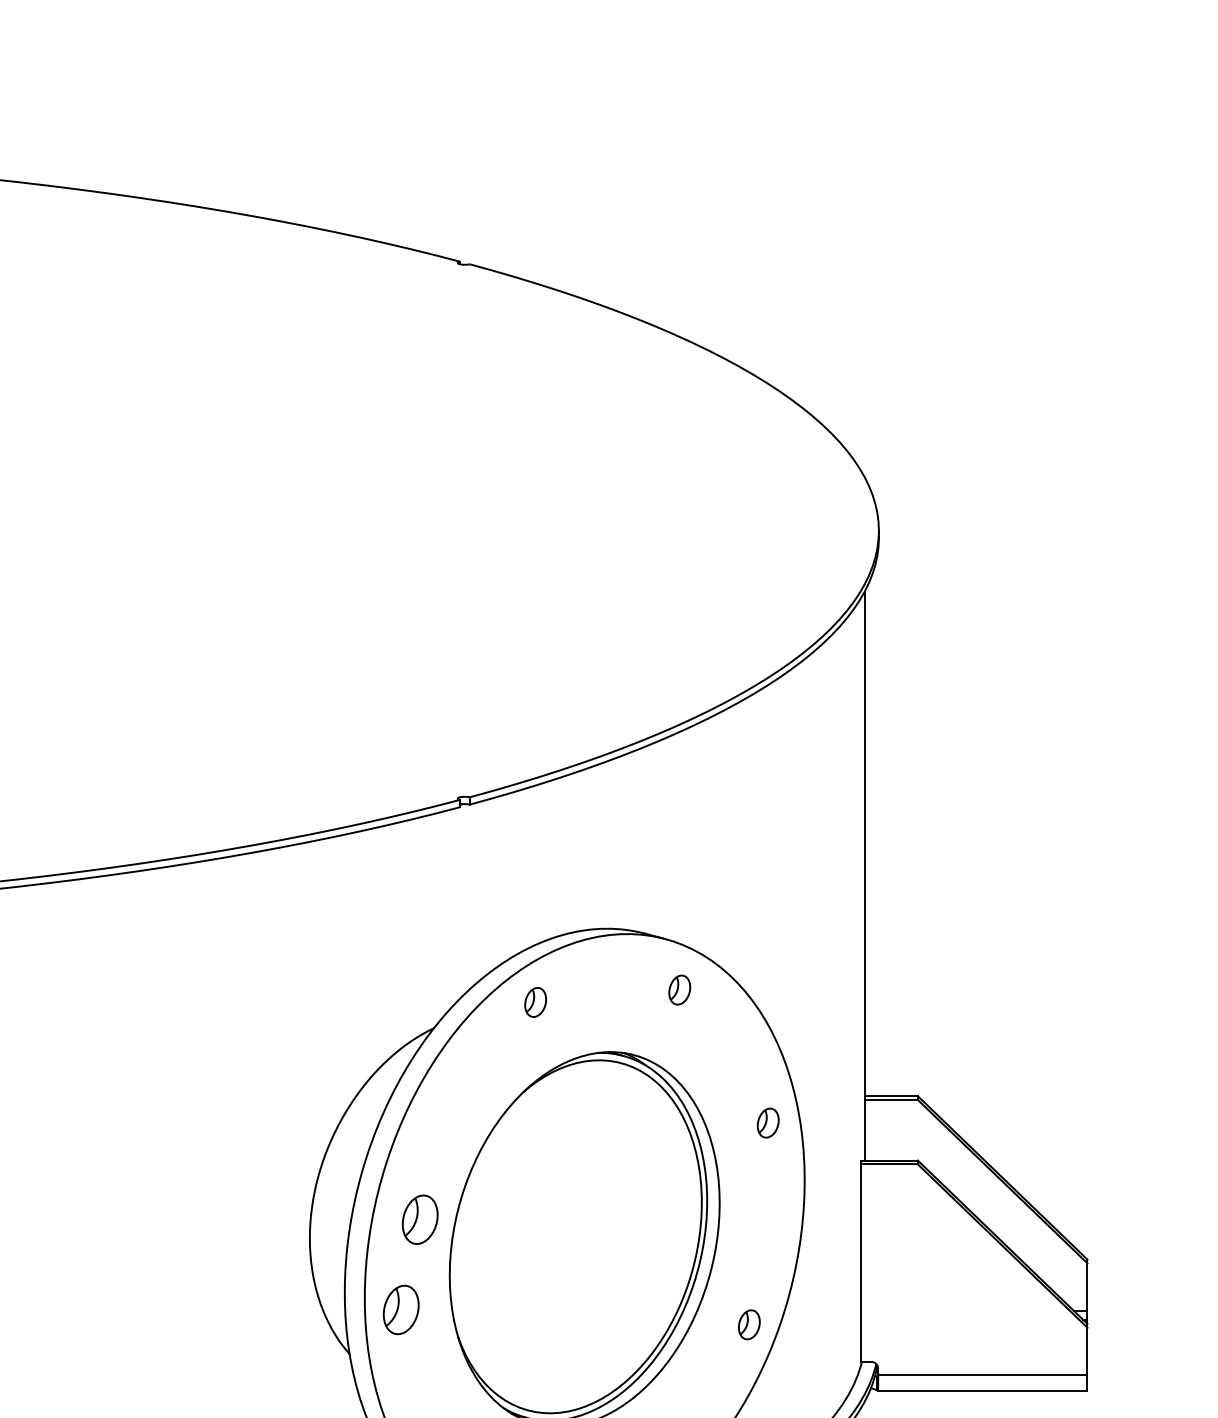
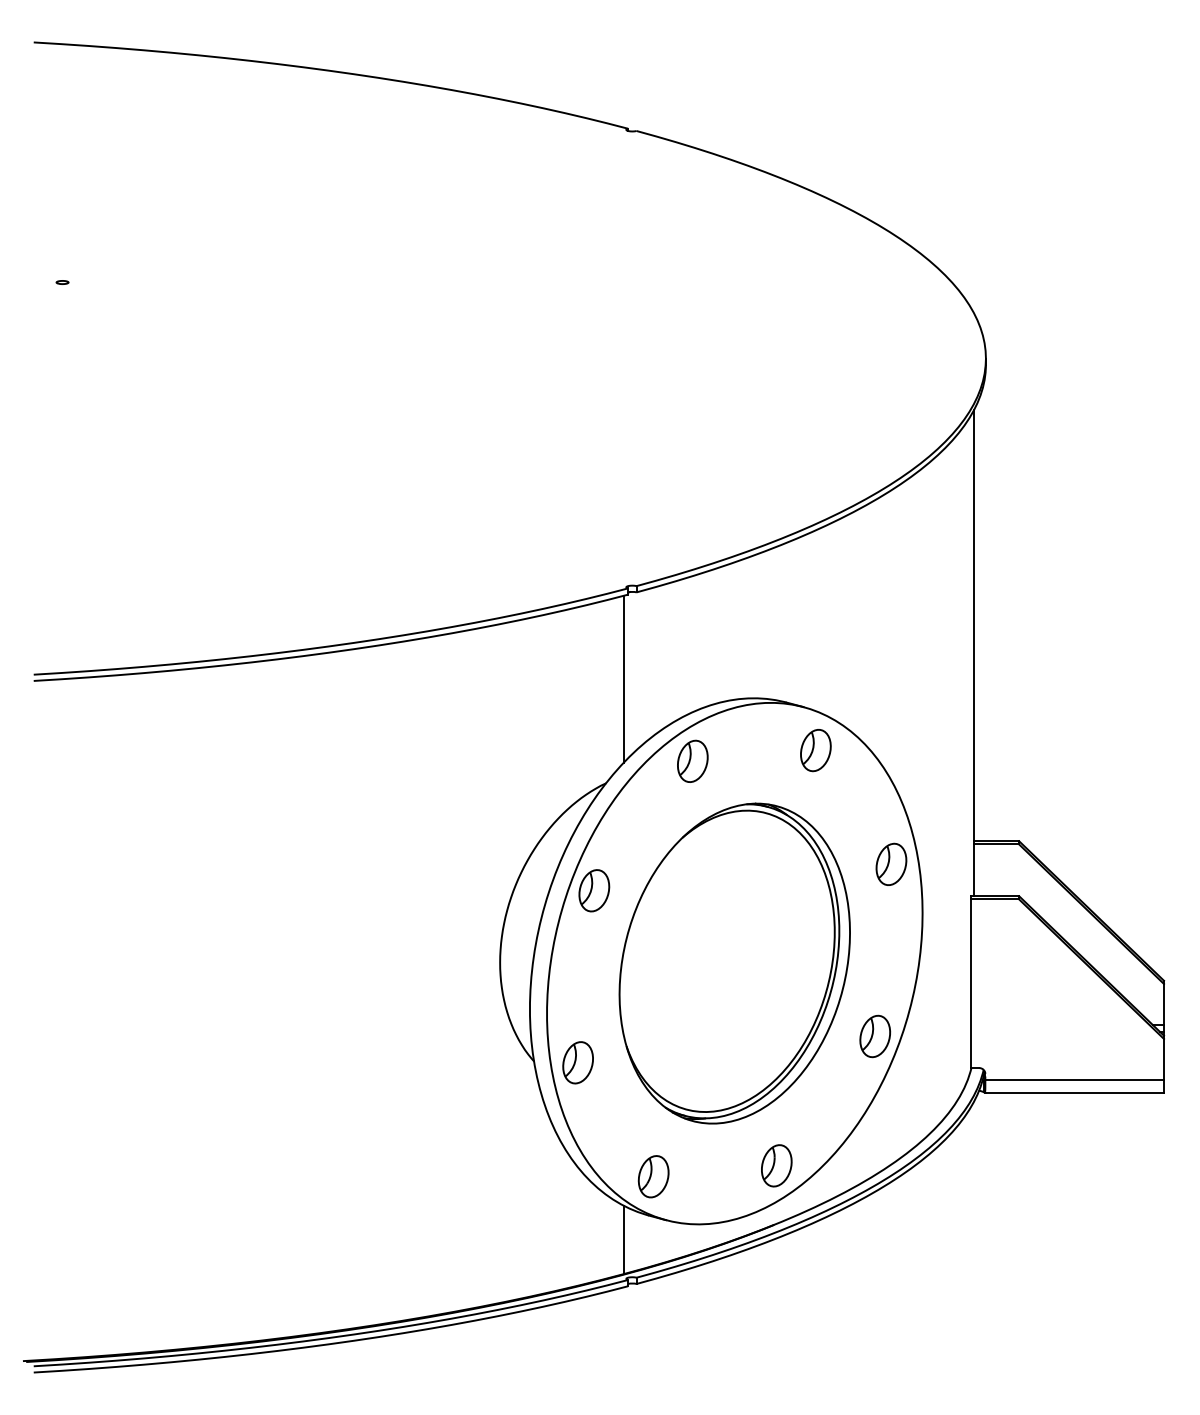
line: (454, 905) -> (623, 678), added
part: (679, 989) -> (815, 750), size x1.67
part: (535, 1001) -> (692, 760), size x1.67
part: (768, 1122) -> (891, 863), size x1.67
part: (420, 1219) -> (594, 890), moved
part: (400, 1309) -> (577, 1062), moved
part: (749, 1324) -> (875, 1036), size x1.67

